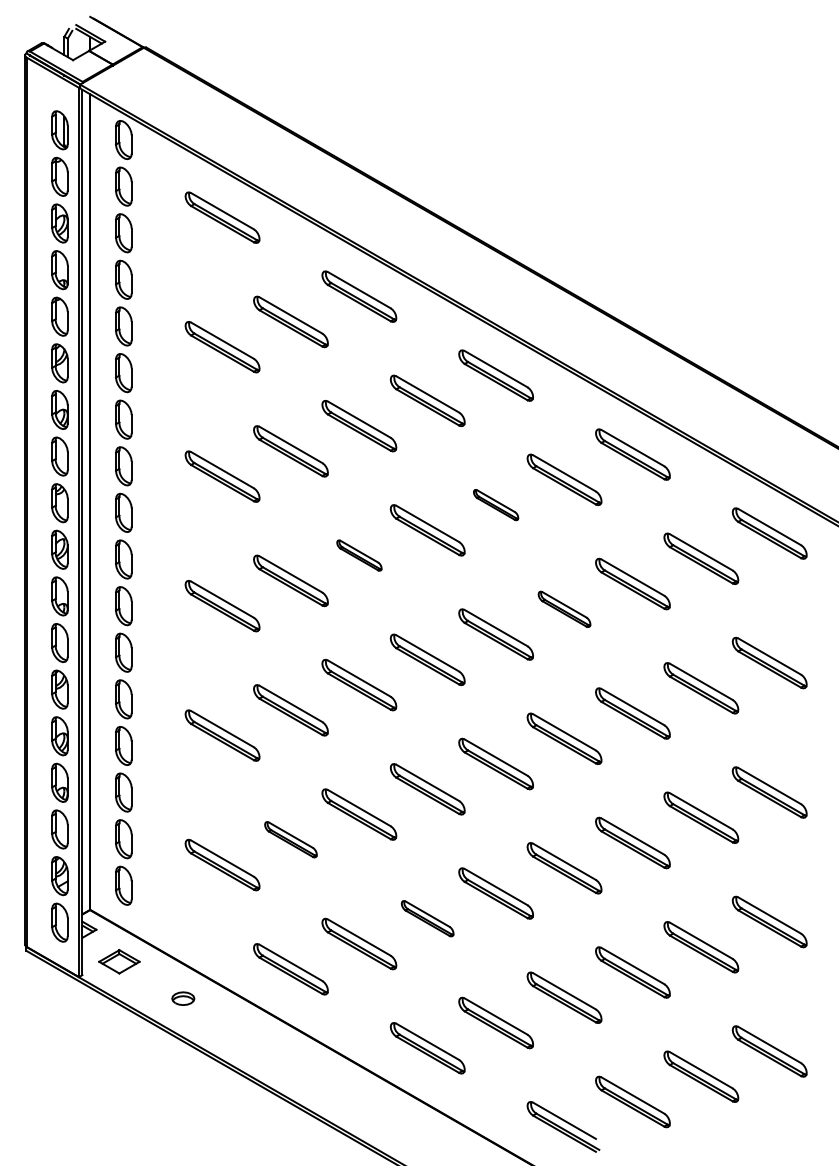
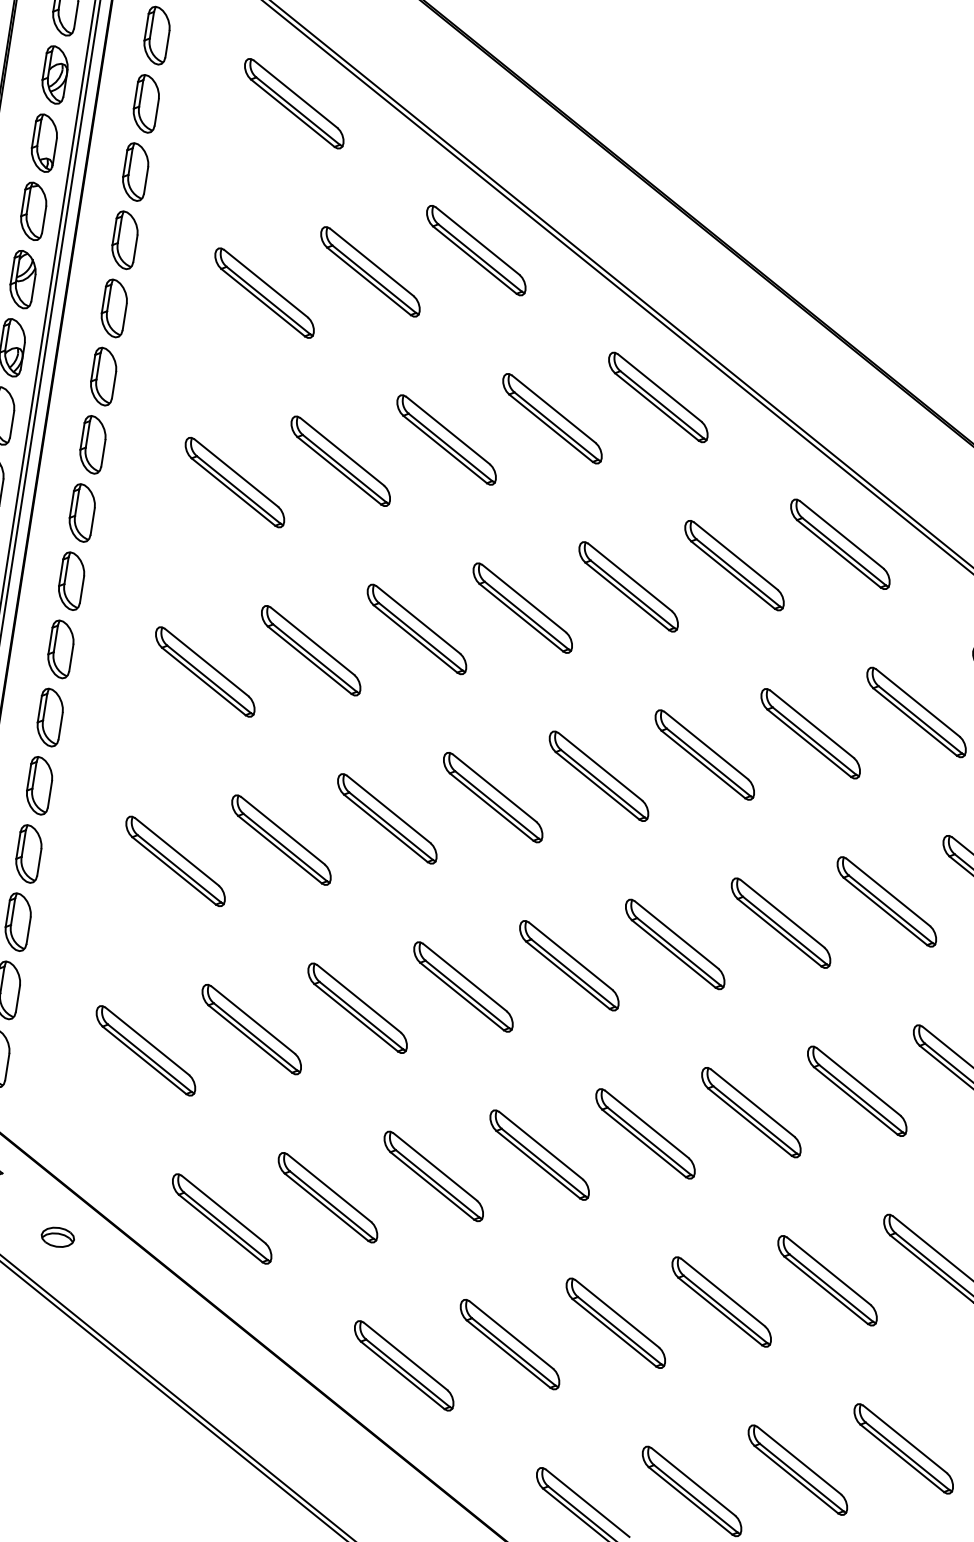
part: (495, 504) -> (627, 585), size x1.67
part: (359, 555) -> (417, 629), size x1.67
part: (564, 609) -> (704, 755), size x1.43
part: (290, 839) -> (251, 1028), size x1.43
part: (427, 918) -> (433, 1175), size x1.43

